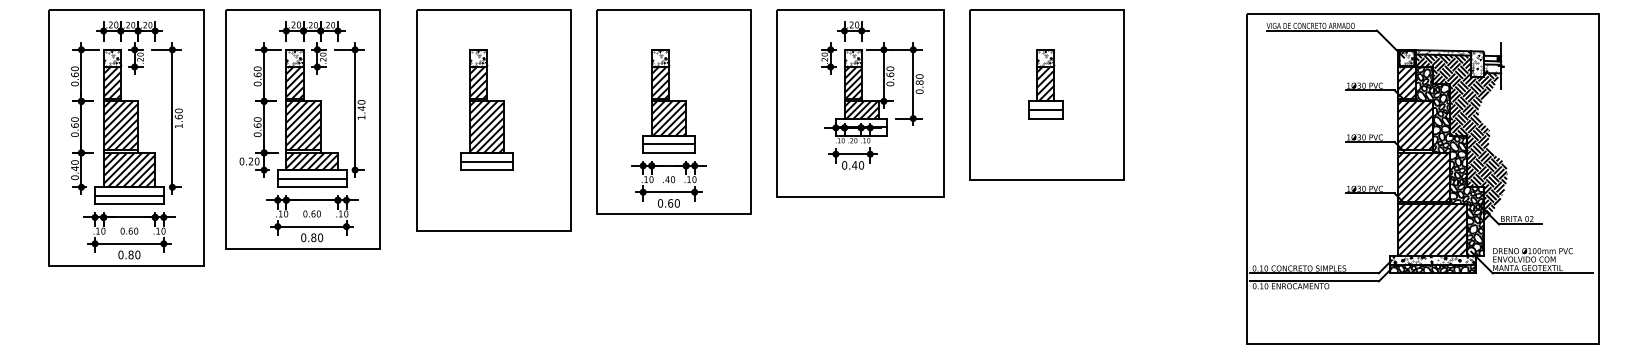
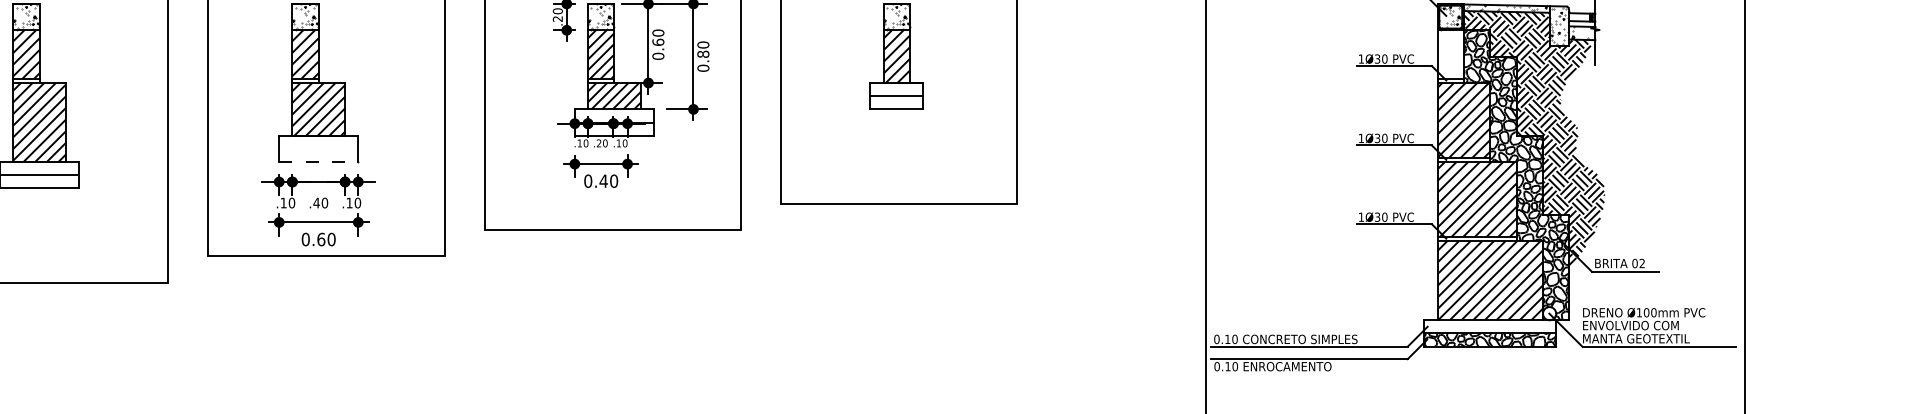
hatch: (1406, 82) -> (1450, 54), removed
line: (668, 144) -> (318, 149), removed
line: (668, 152) -> (318, 161), solid -> dashed
hatch: (1434, 260) -> (1493, 327), removed

